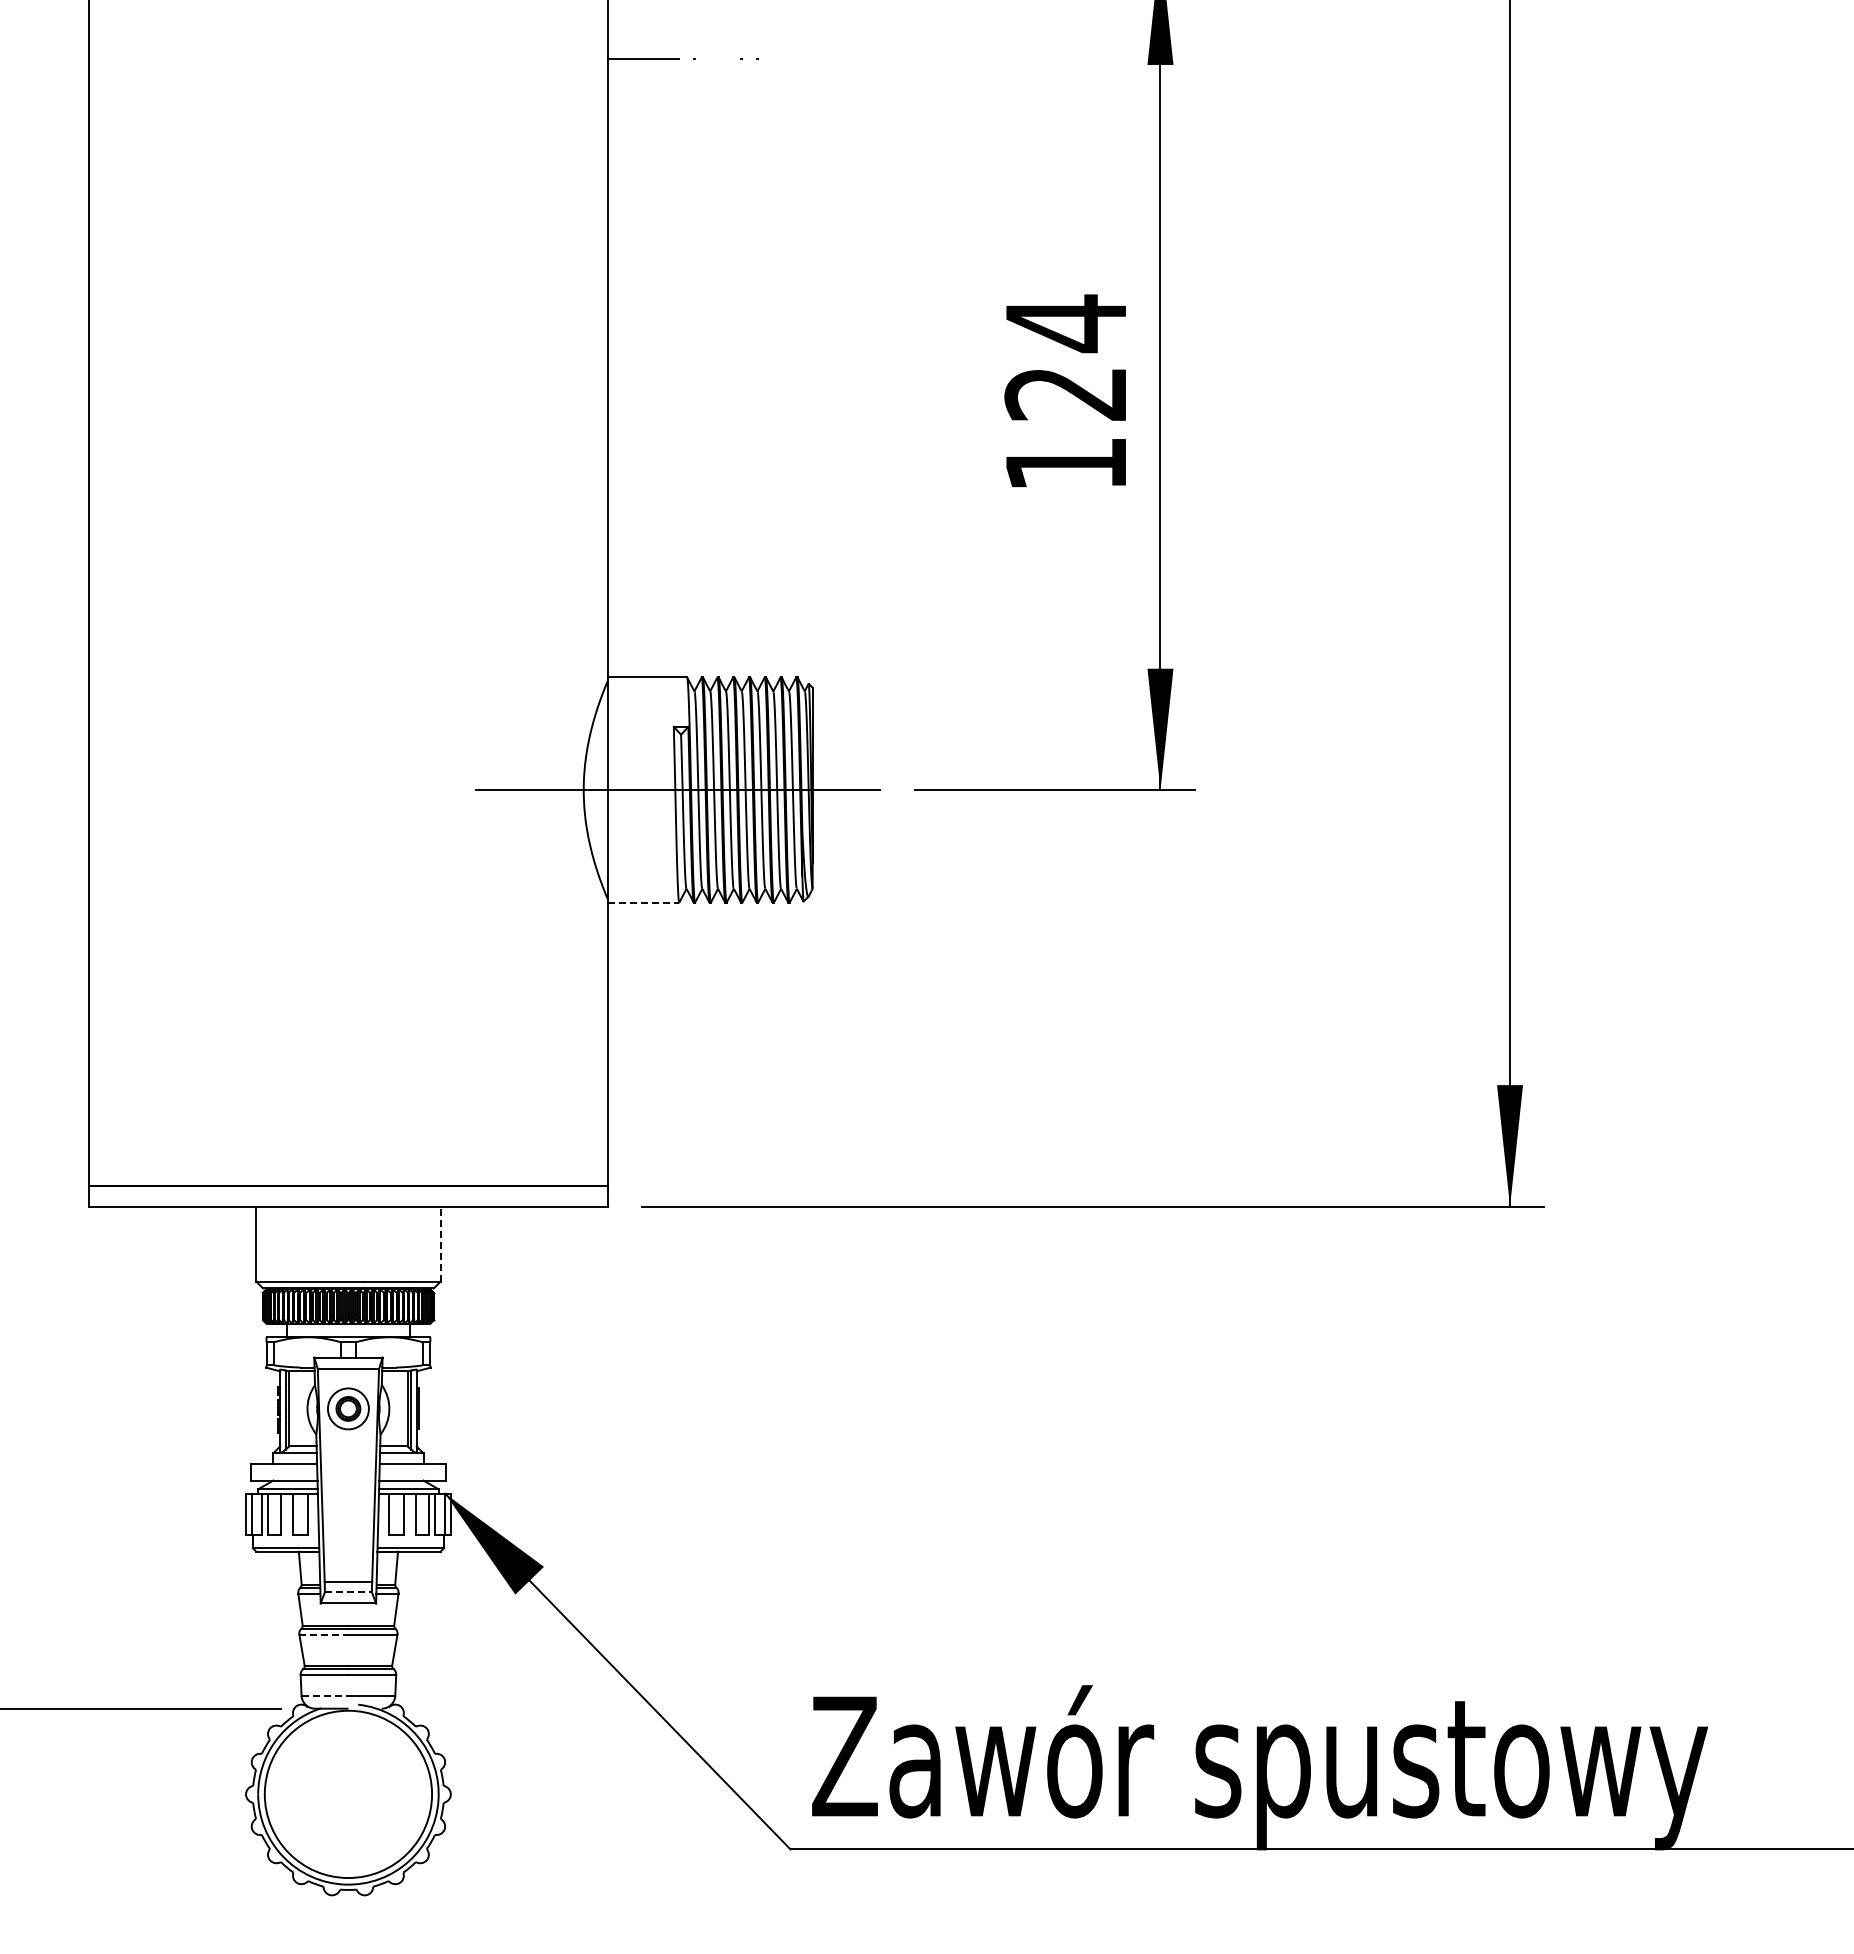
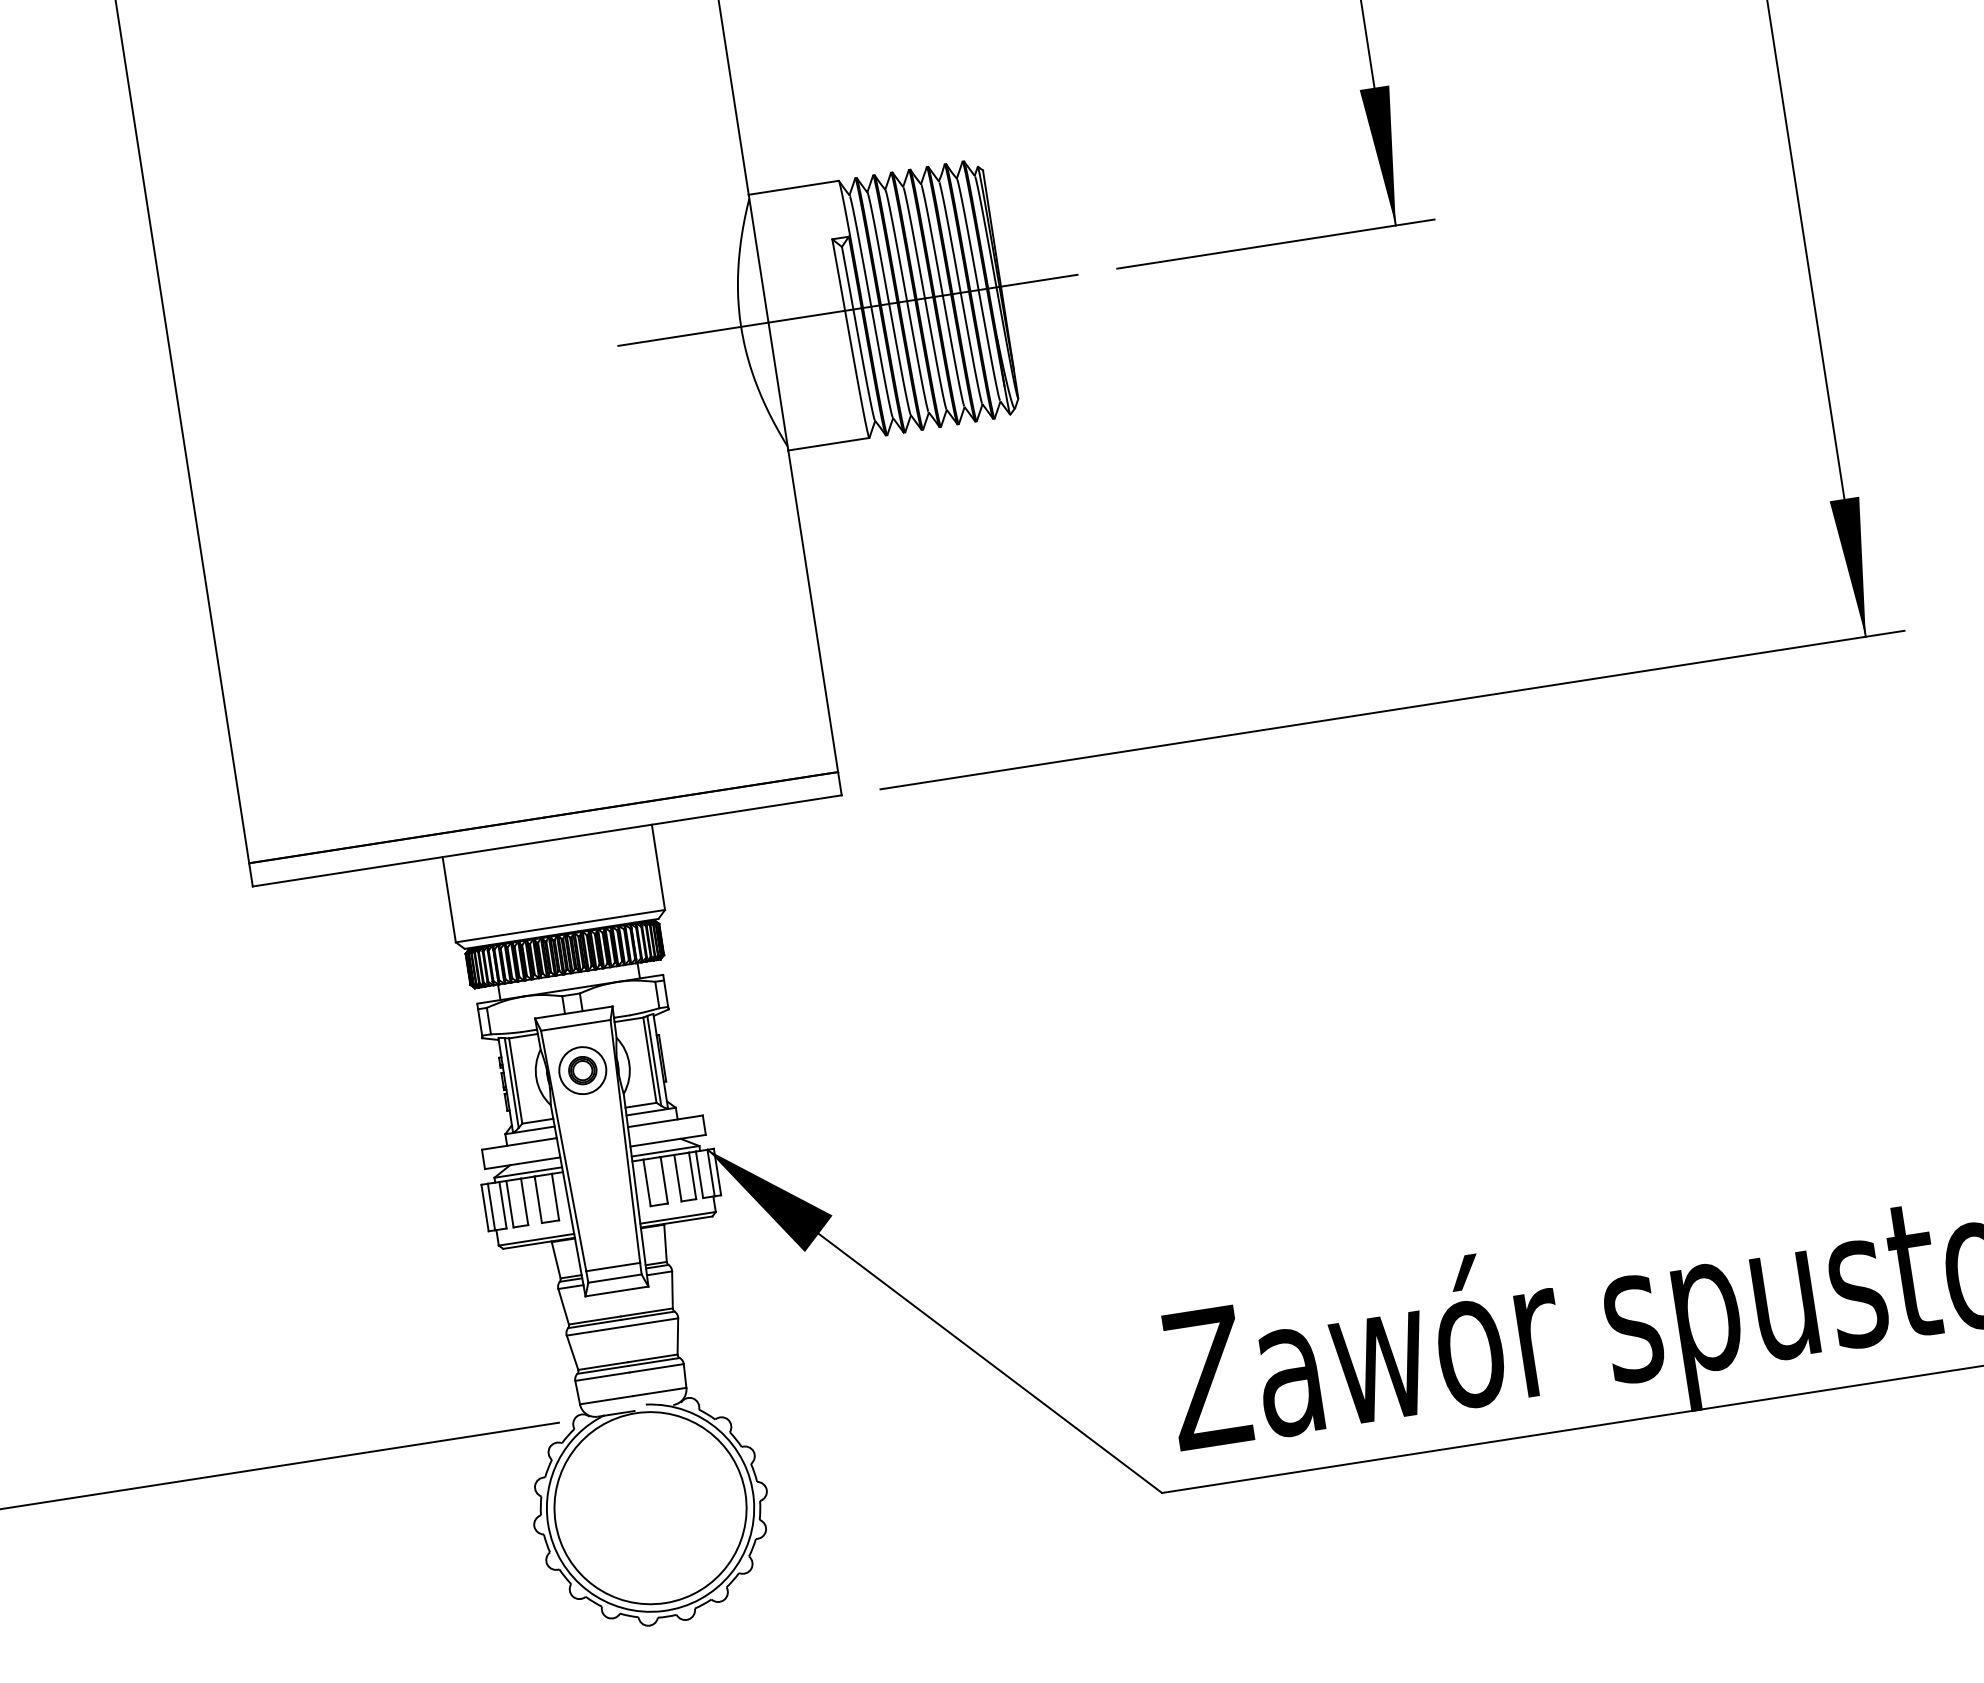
line: (643, 902) -> (828, 443), dashed -> solid
line: (440, 1244) -> (658, 867), dashed -> solid
line: (348, 1592) -> (615, 1278), dashed -> solid
line: (323, 1634) -> (594, 1331), dashed -> solid
line: (325, 1695) -> (607, 1399), dashed -> solid

